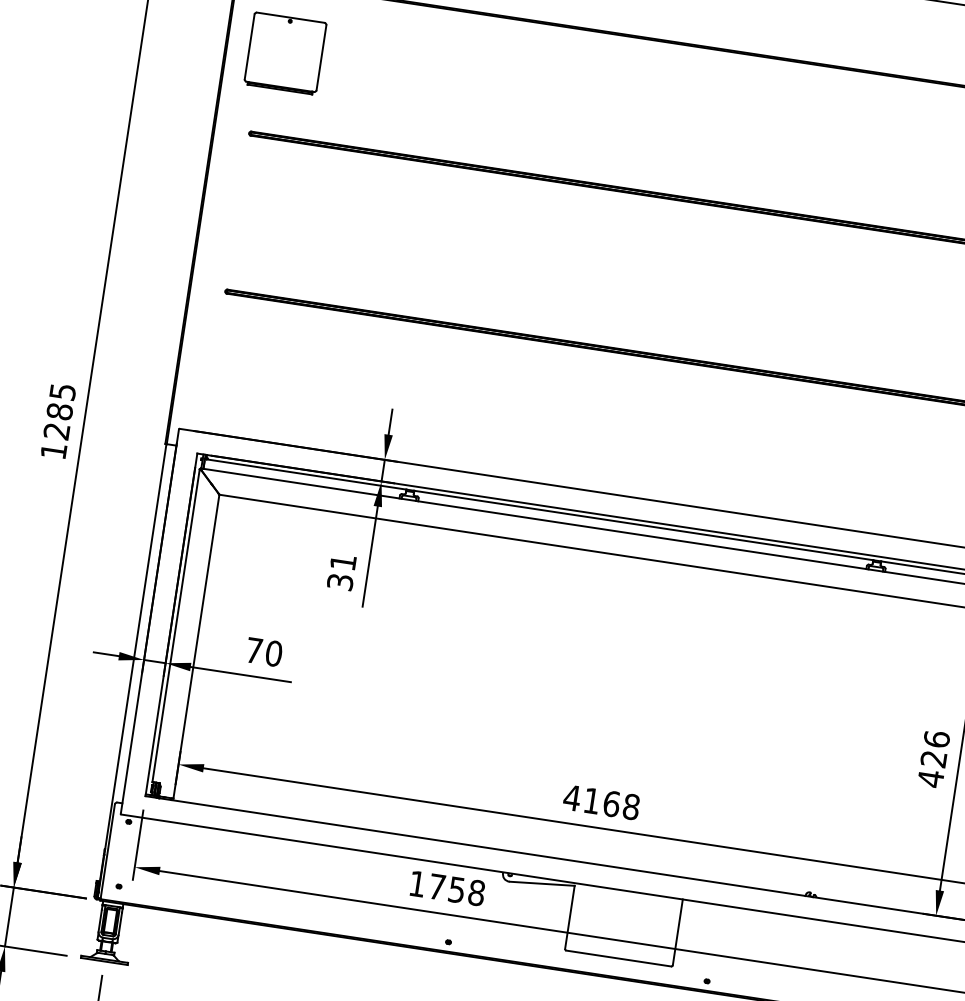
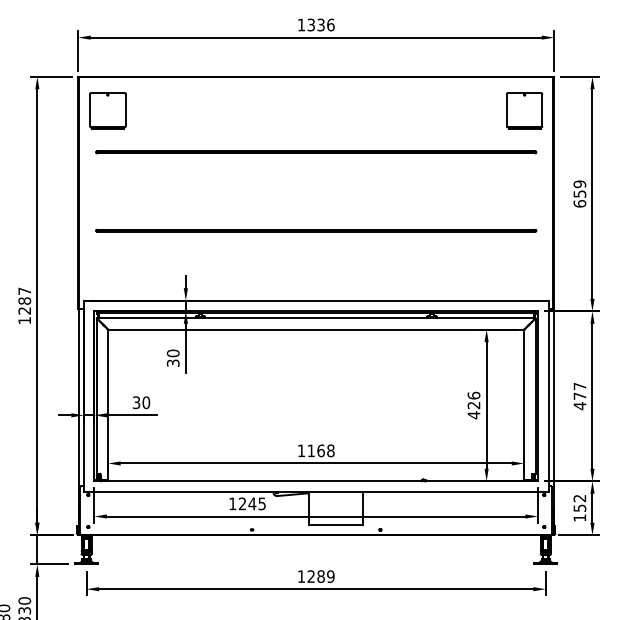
text: (62, 390) -> (24, 290), 1285 -> 1287
text: (341, 562) -> (172, 353), 31 -> 30
text: (254, 650) -> (136, 402), 70 -> 30
text: (572, 797) -> (301, 450), 4168 -> 1168
text: (455, 888) -> (251, 503), 1758 -> 1245

